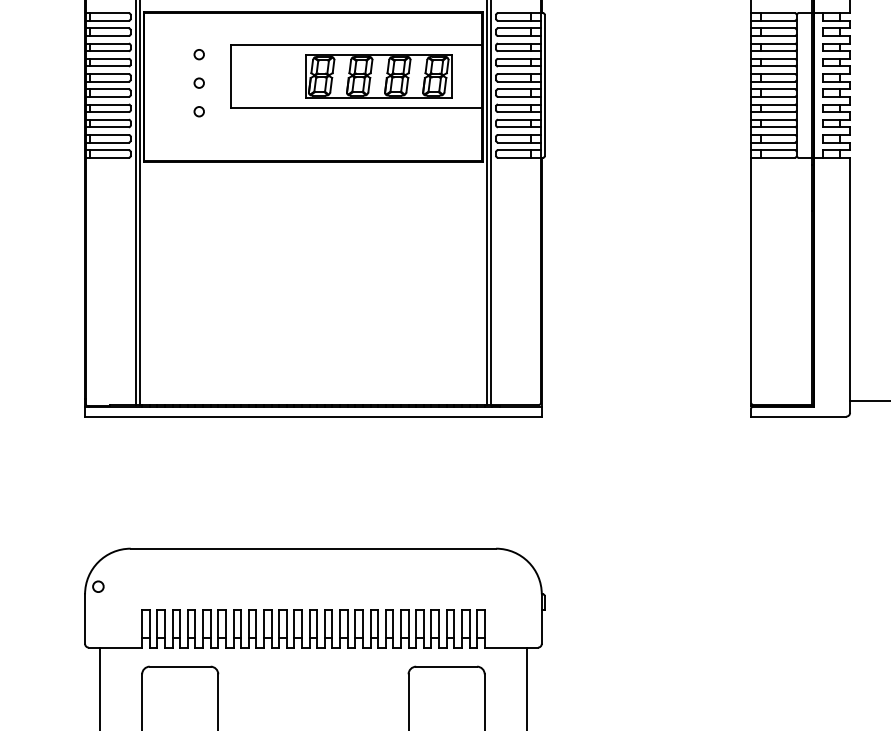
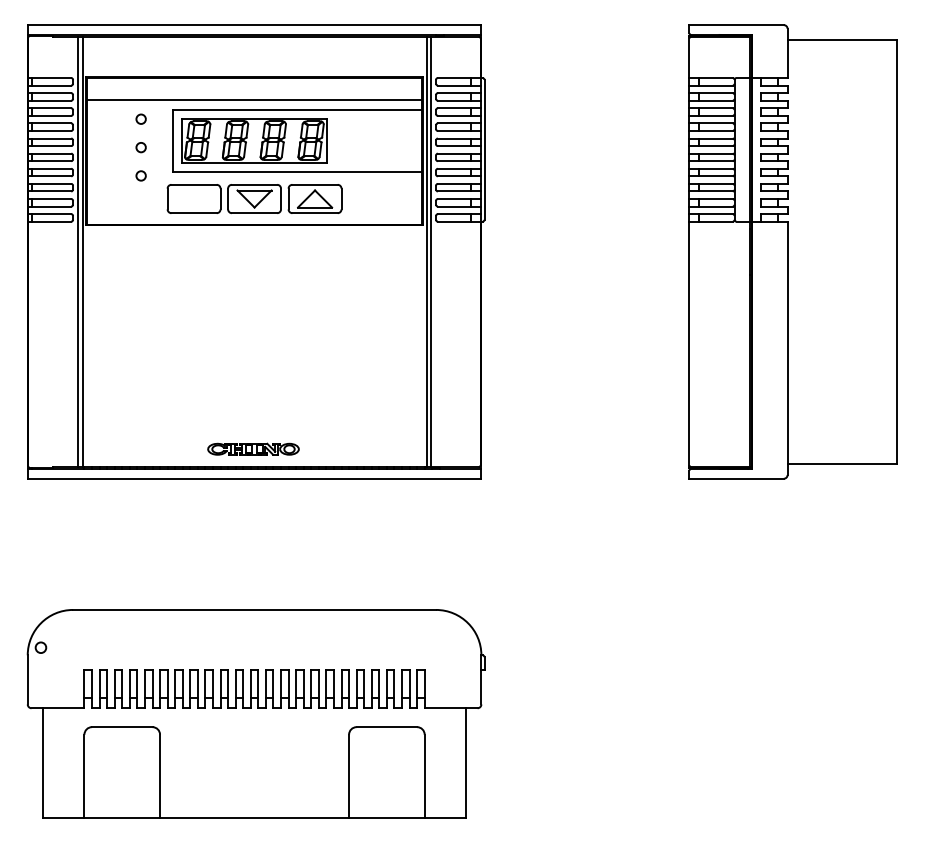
line: (313, 35) -> (254, 100), added
part: (378, 76) -> (254, 140), moved
part: (313, 134) -> (254, 198), added
part: (312, 386) -> (253, 448), added

